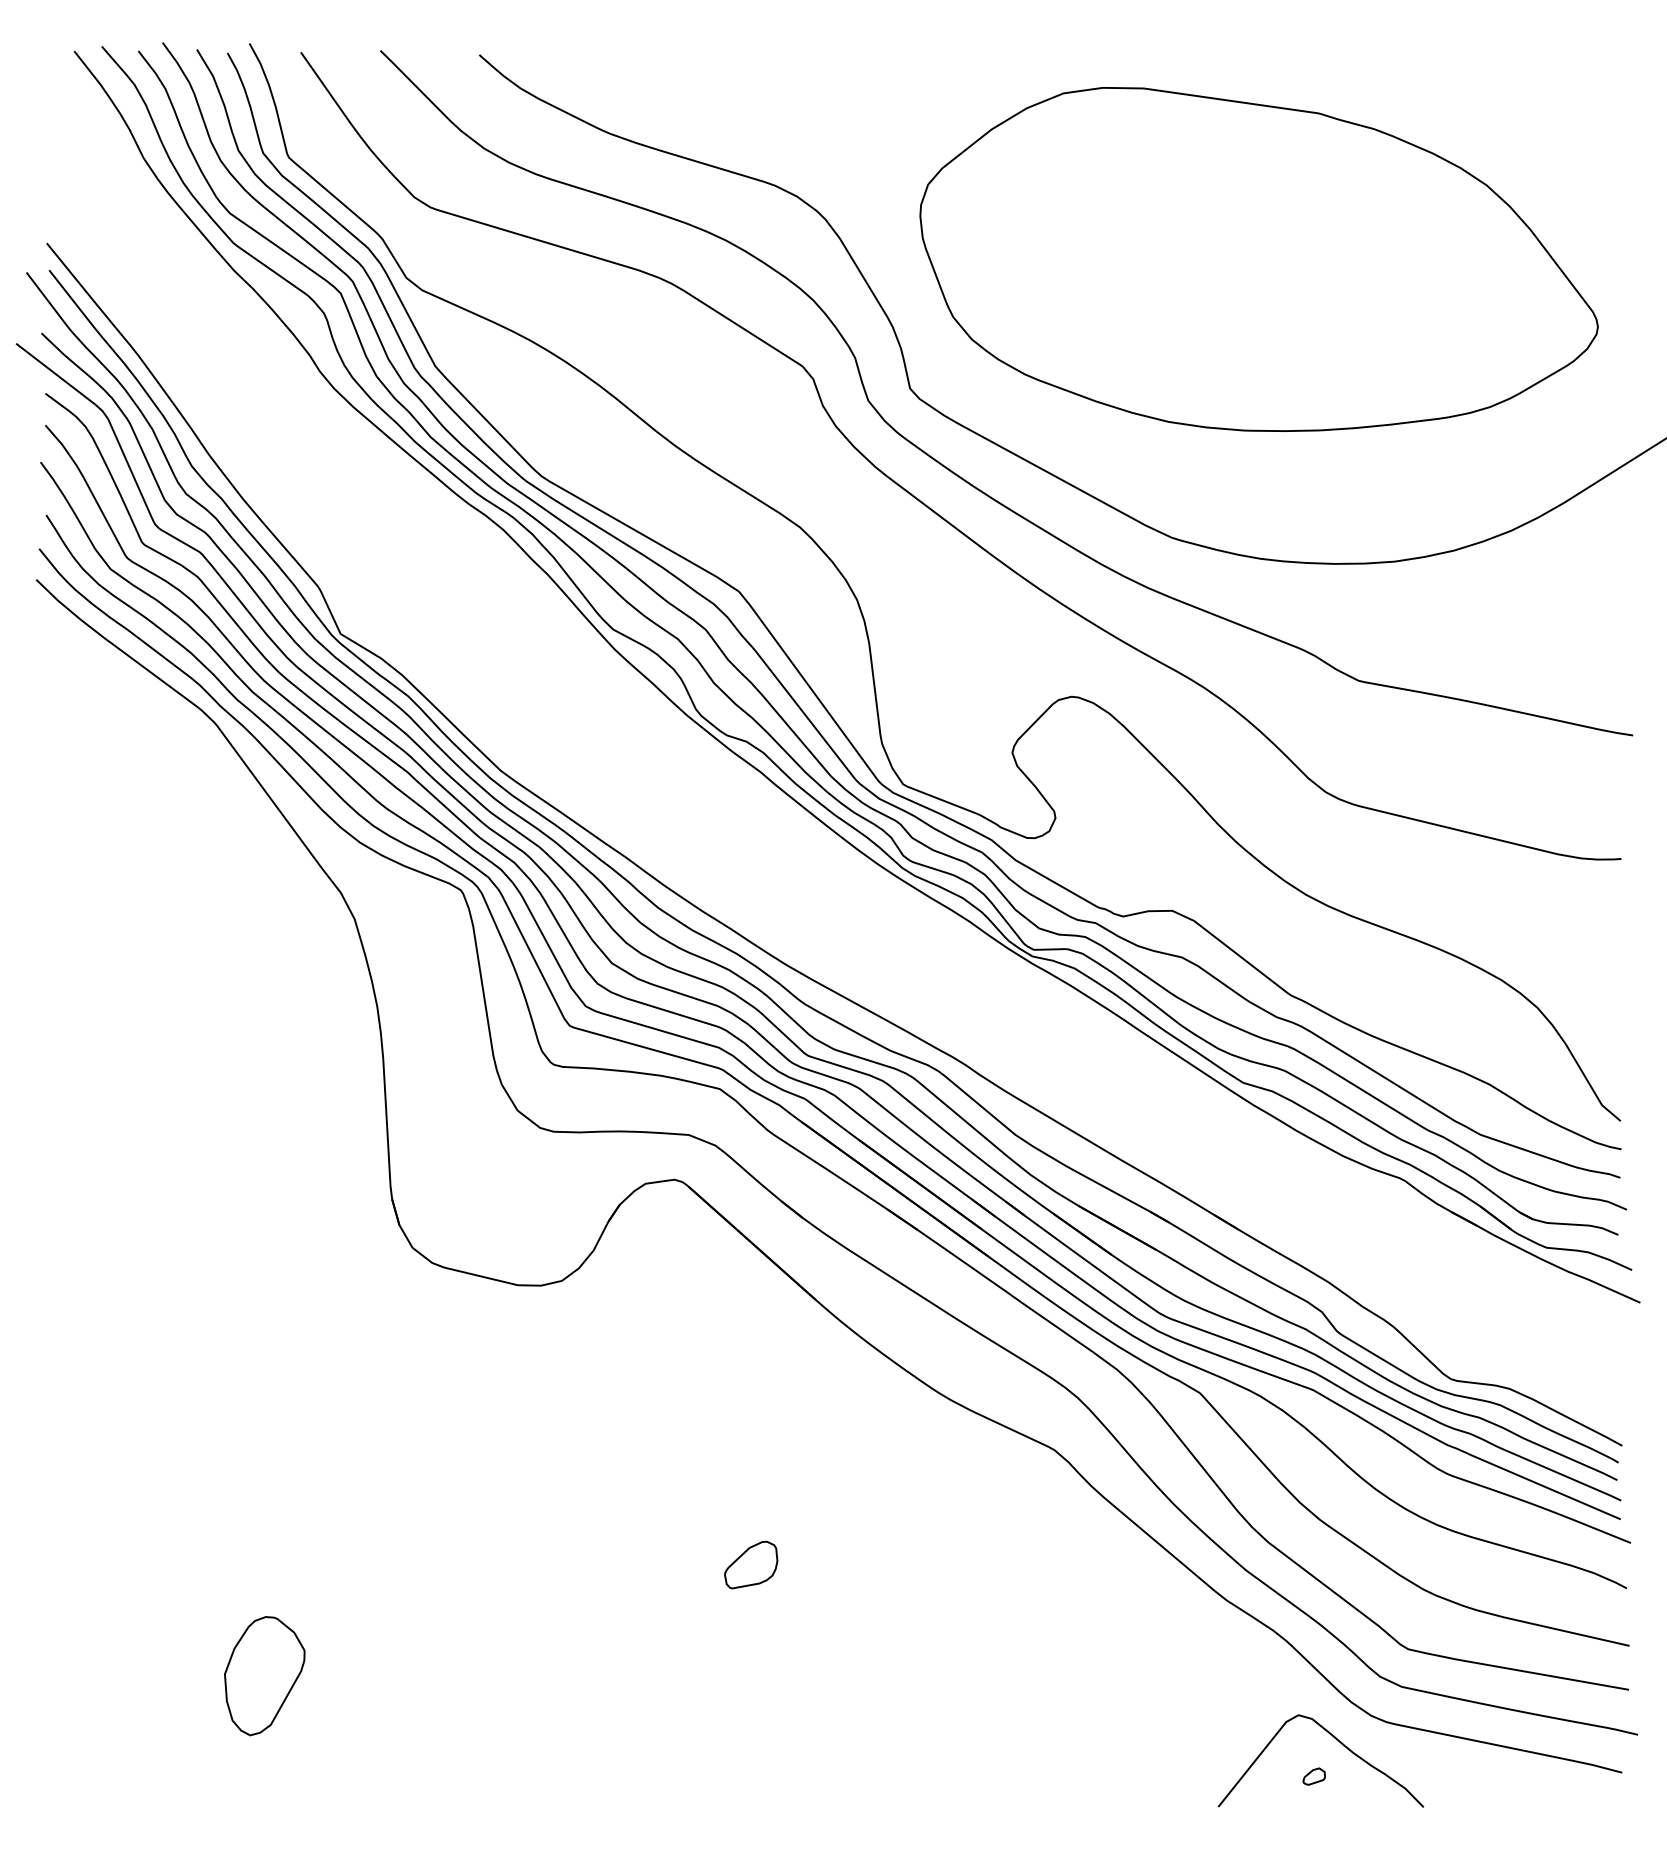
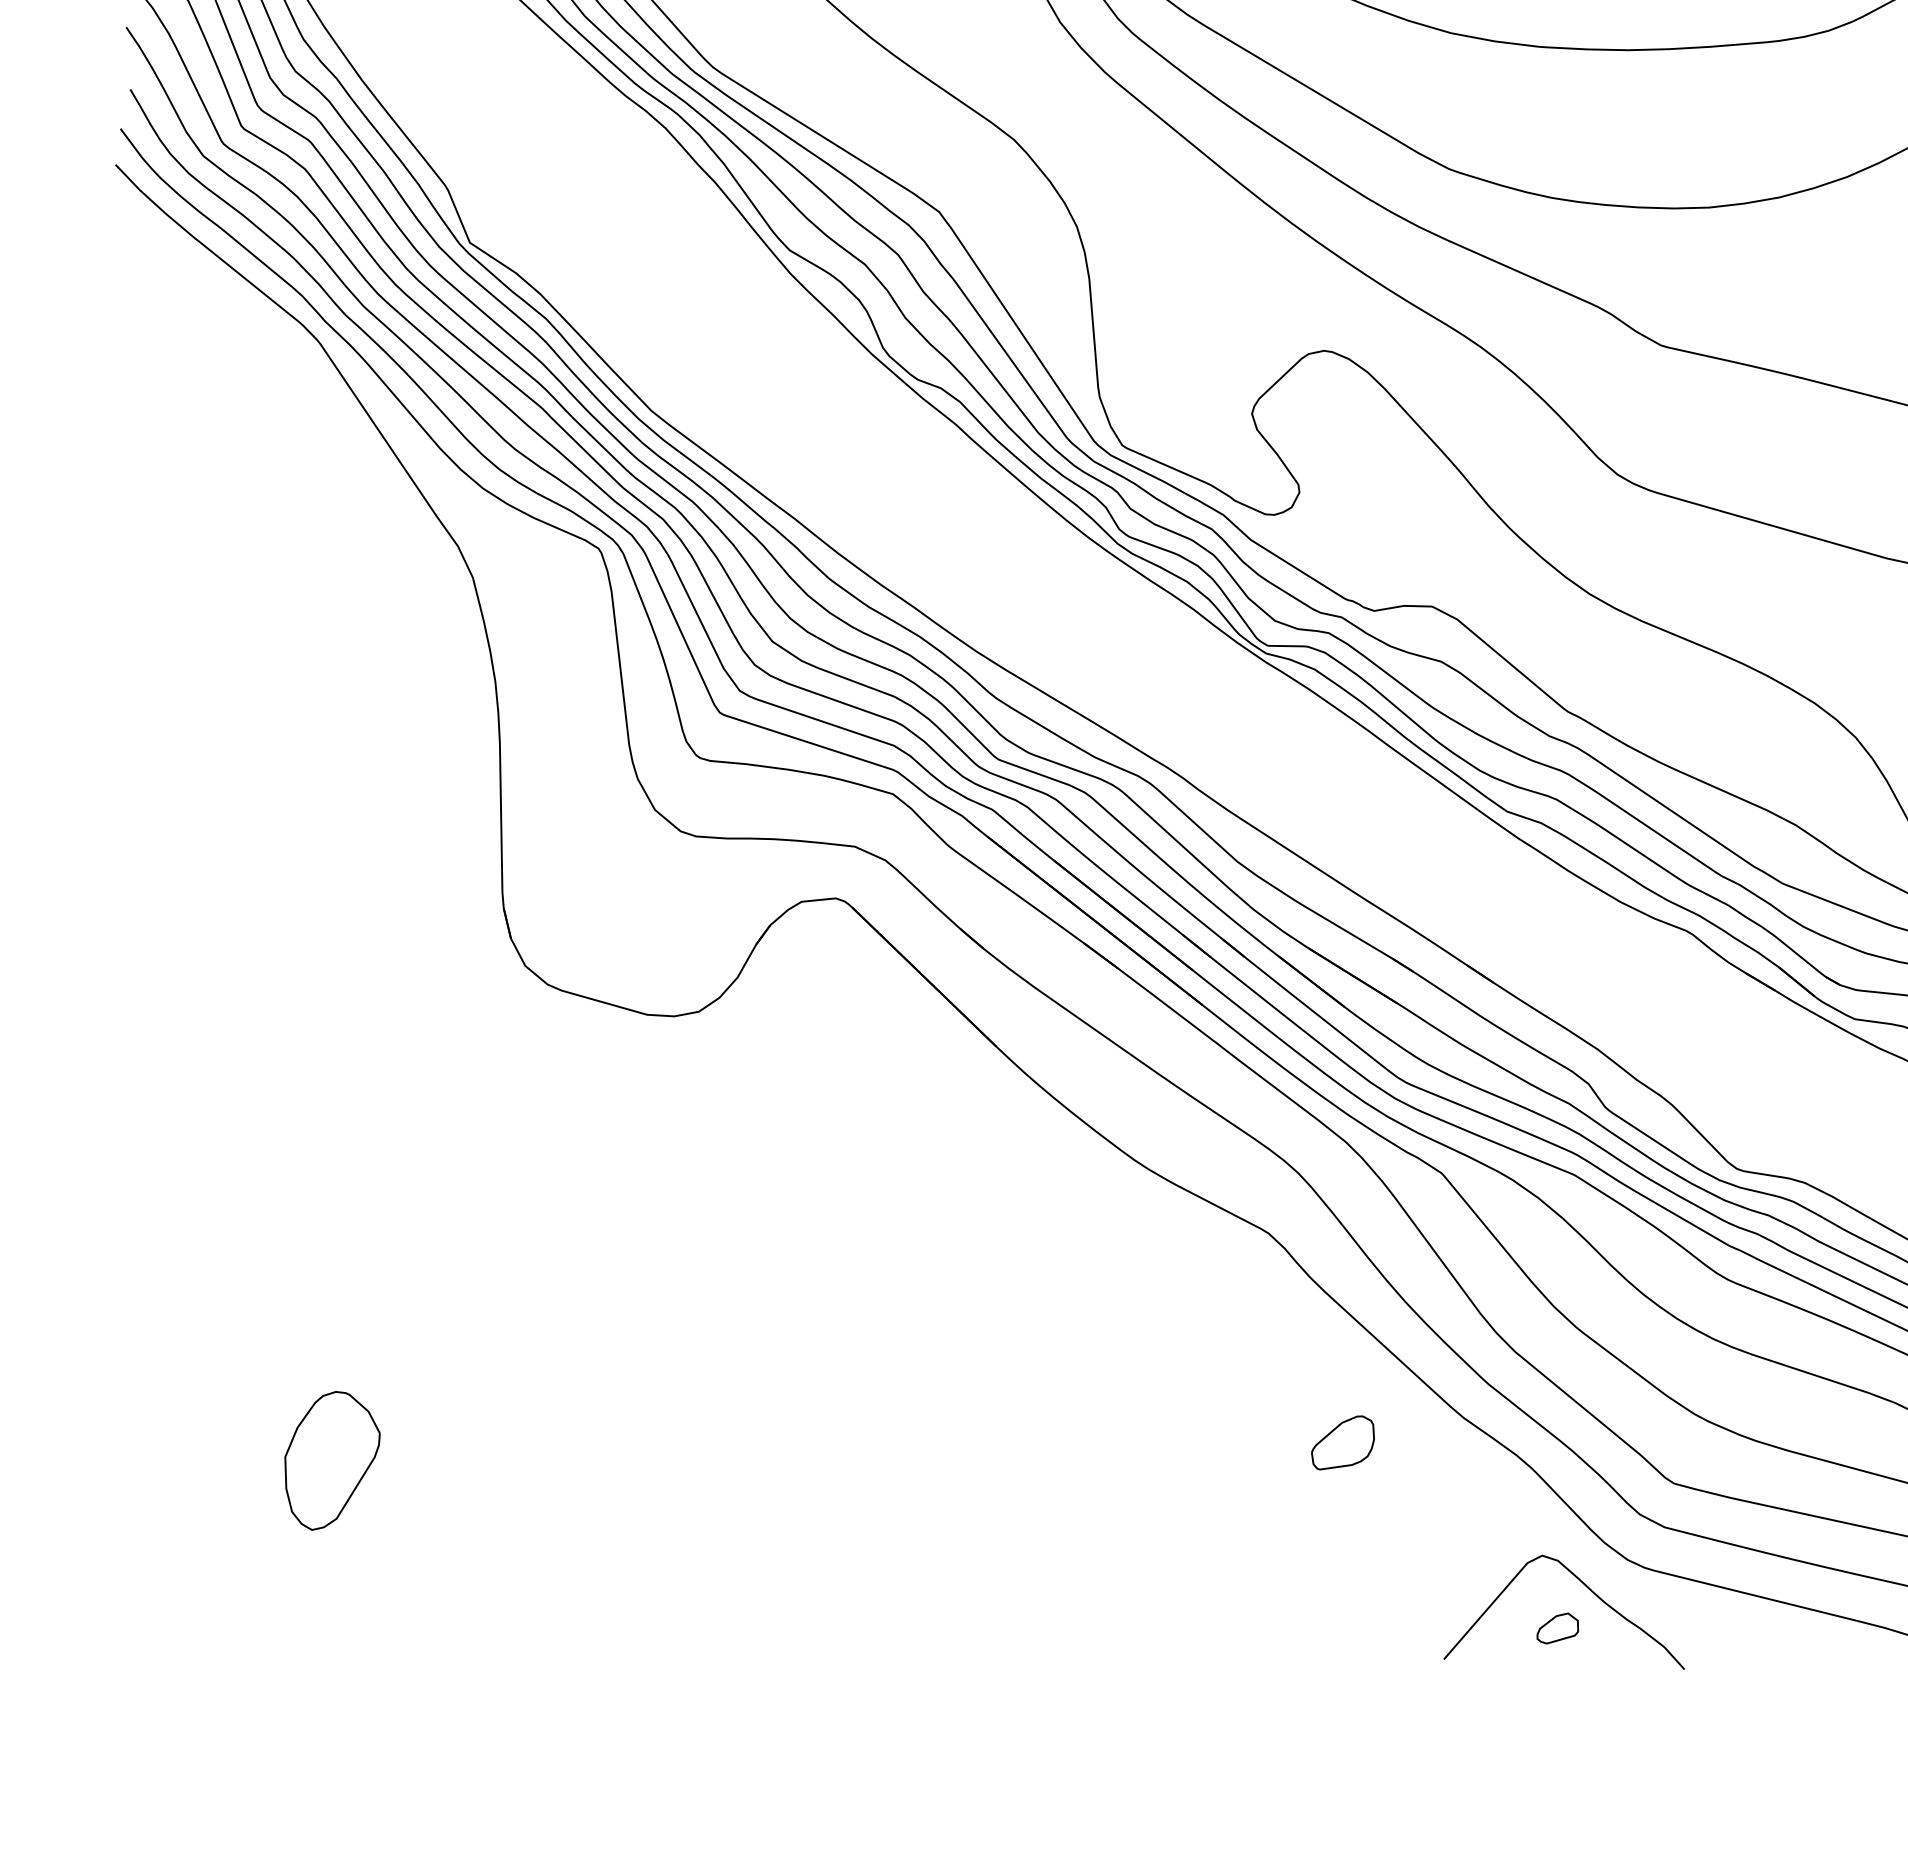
part: (751, 1564) -> (1343, 1442), moved
part: (1313, 1776) -> (1556, 1628), size x1.6

